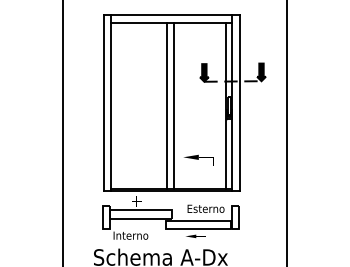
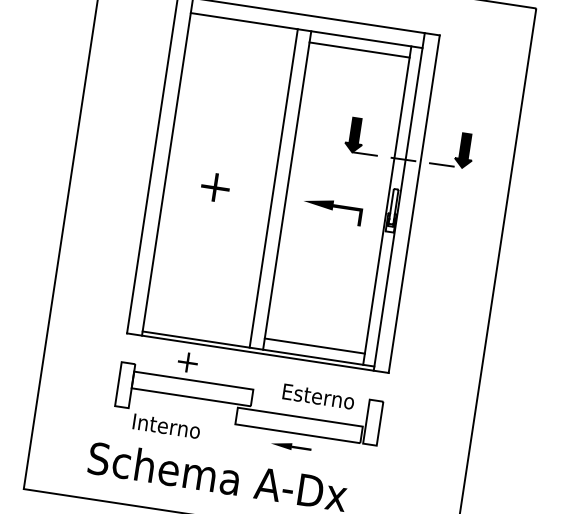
line: (200, 29) -> (360, 50), added
part: (137, 110) -> (215, 188), added
part: (198, 159) -> (332, 209), moved
line: (200, 183) -> (315, 346), added

